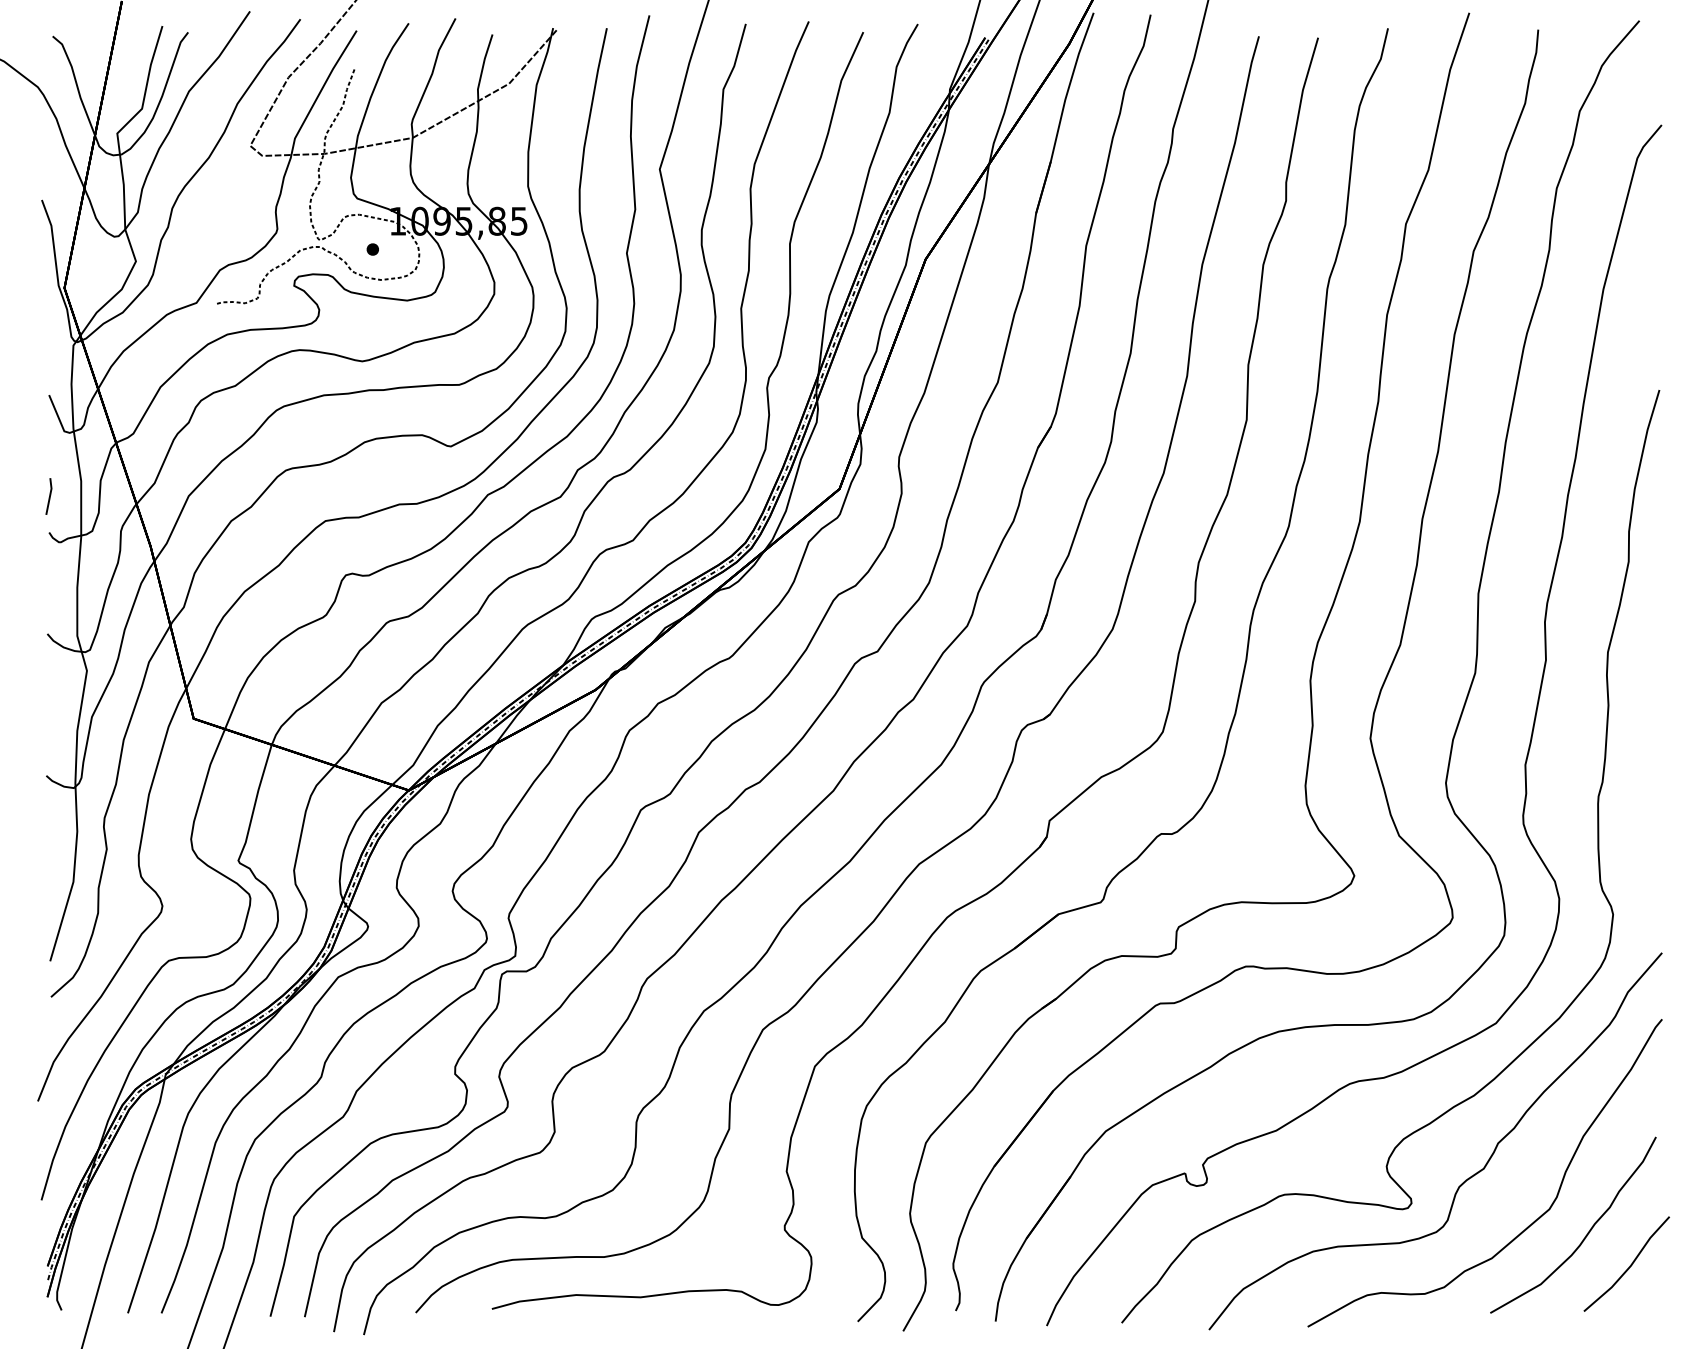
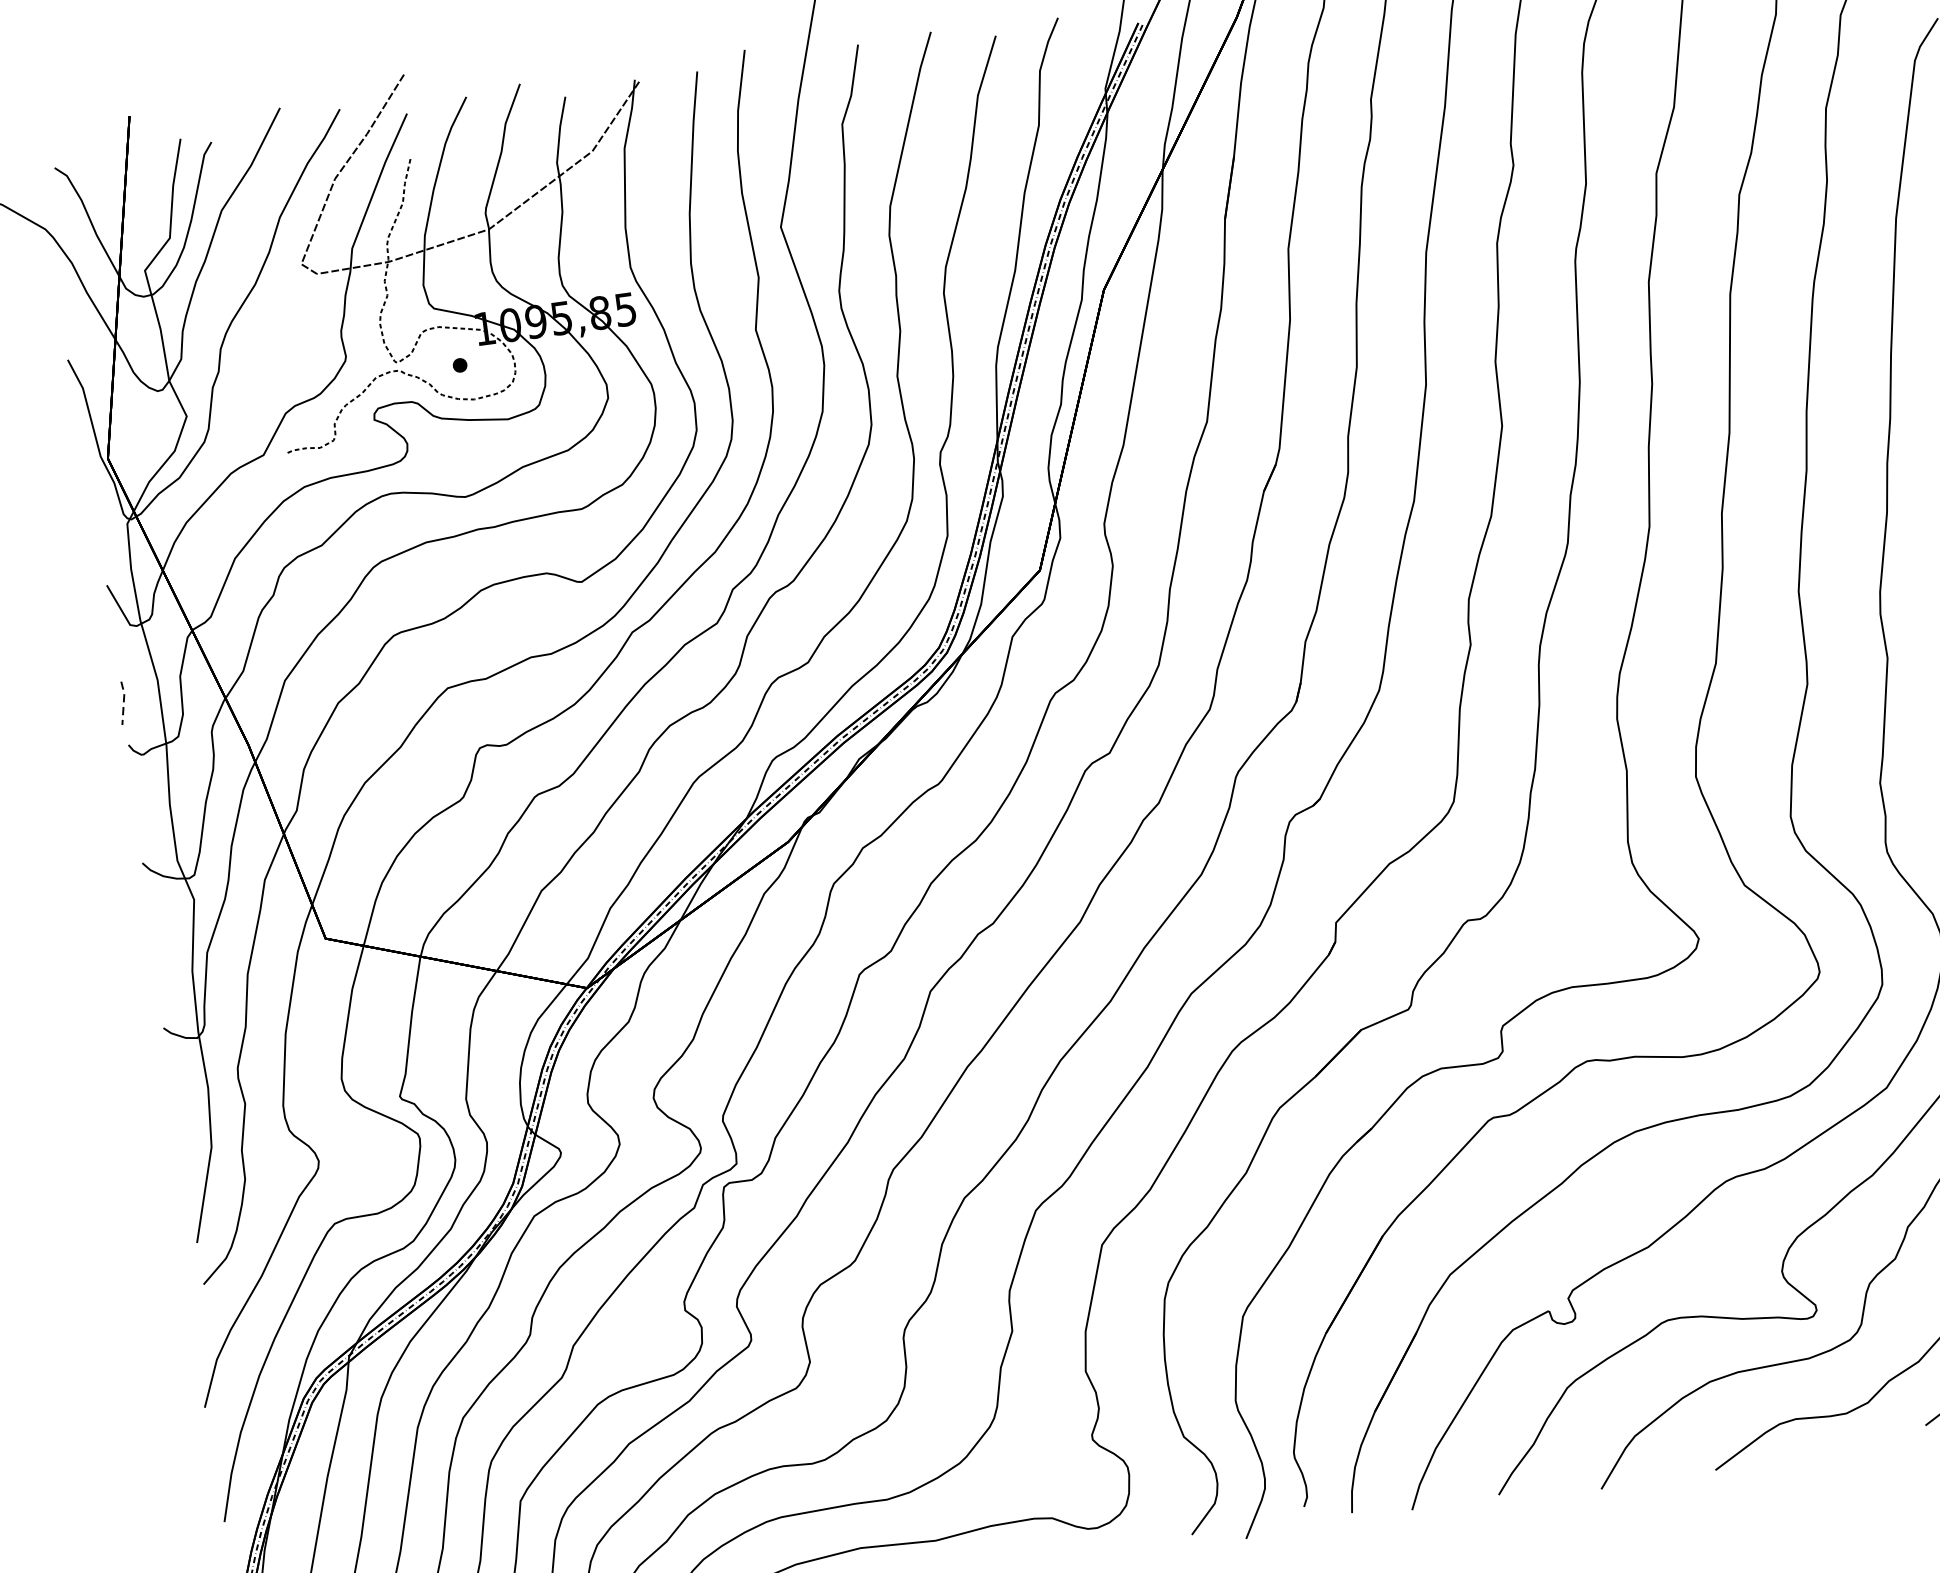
line: (49, 496) -> (123, 703), solid -> dashed

